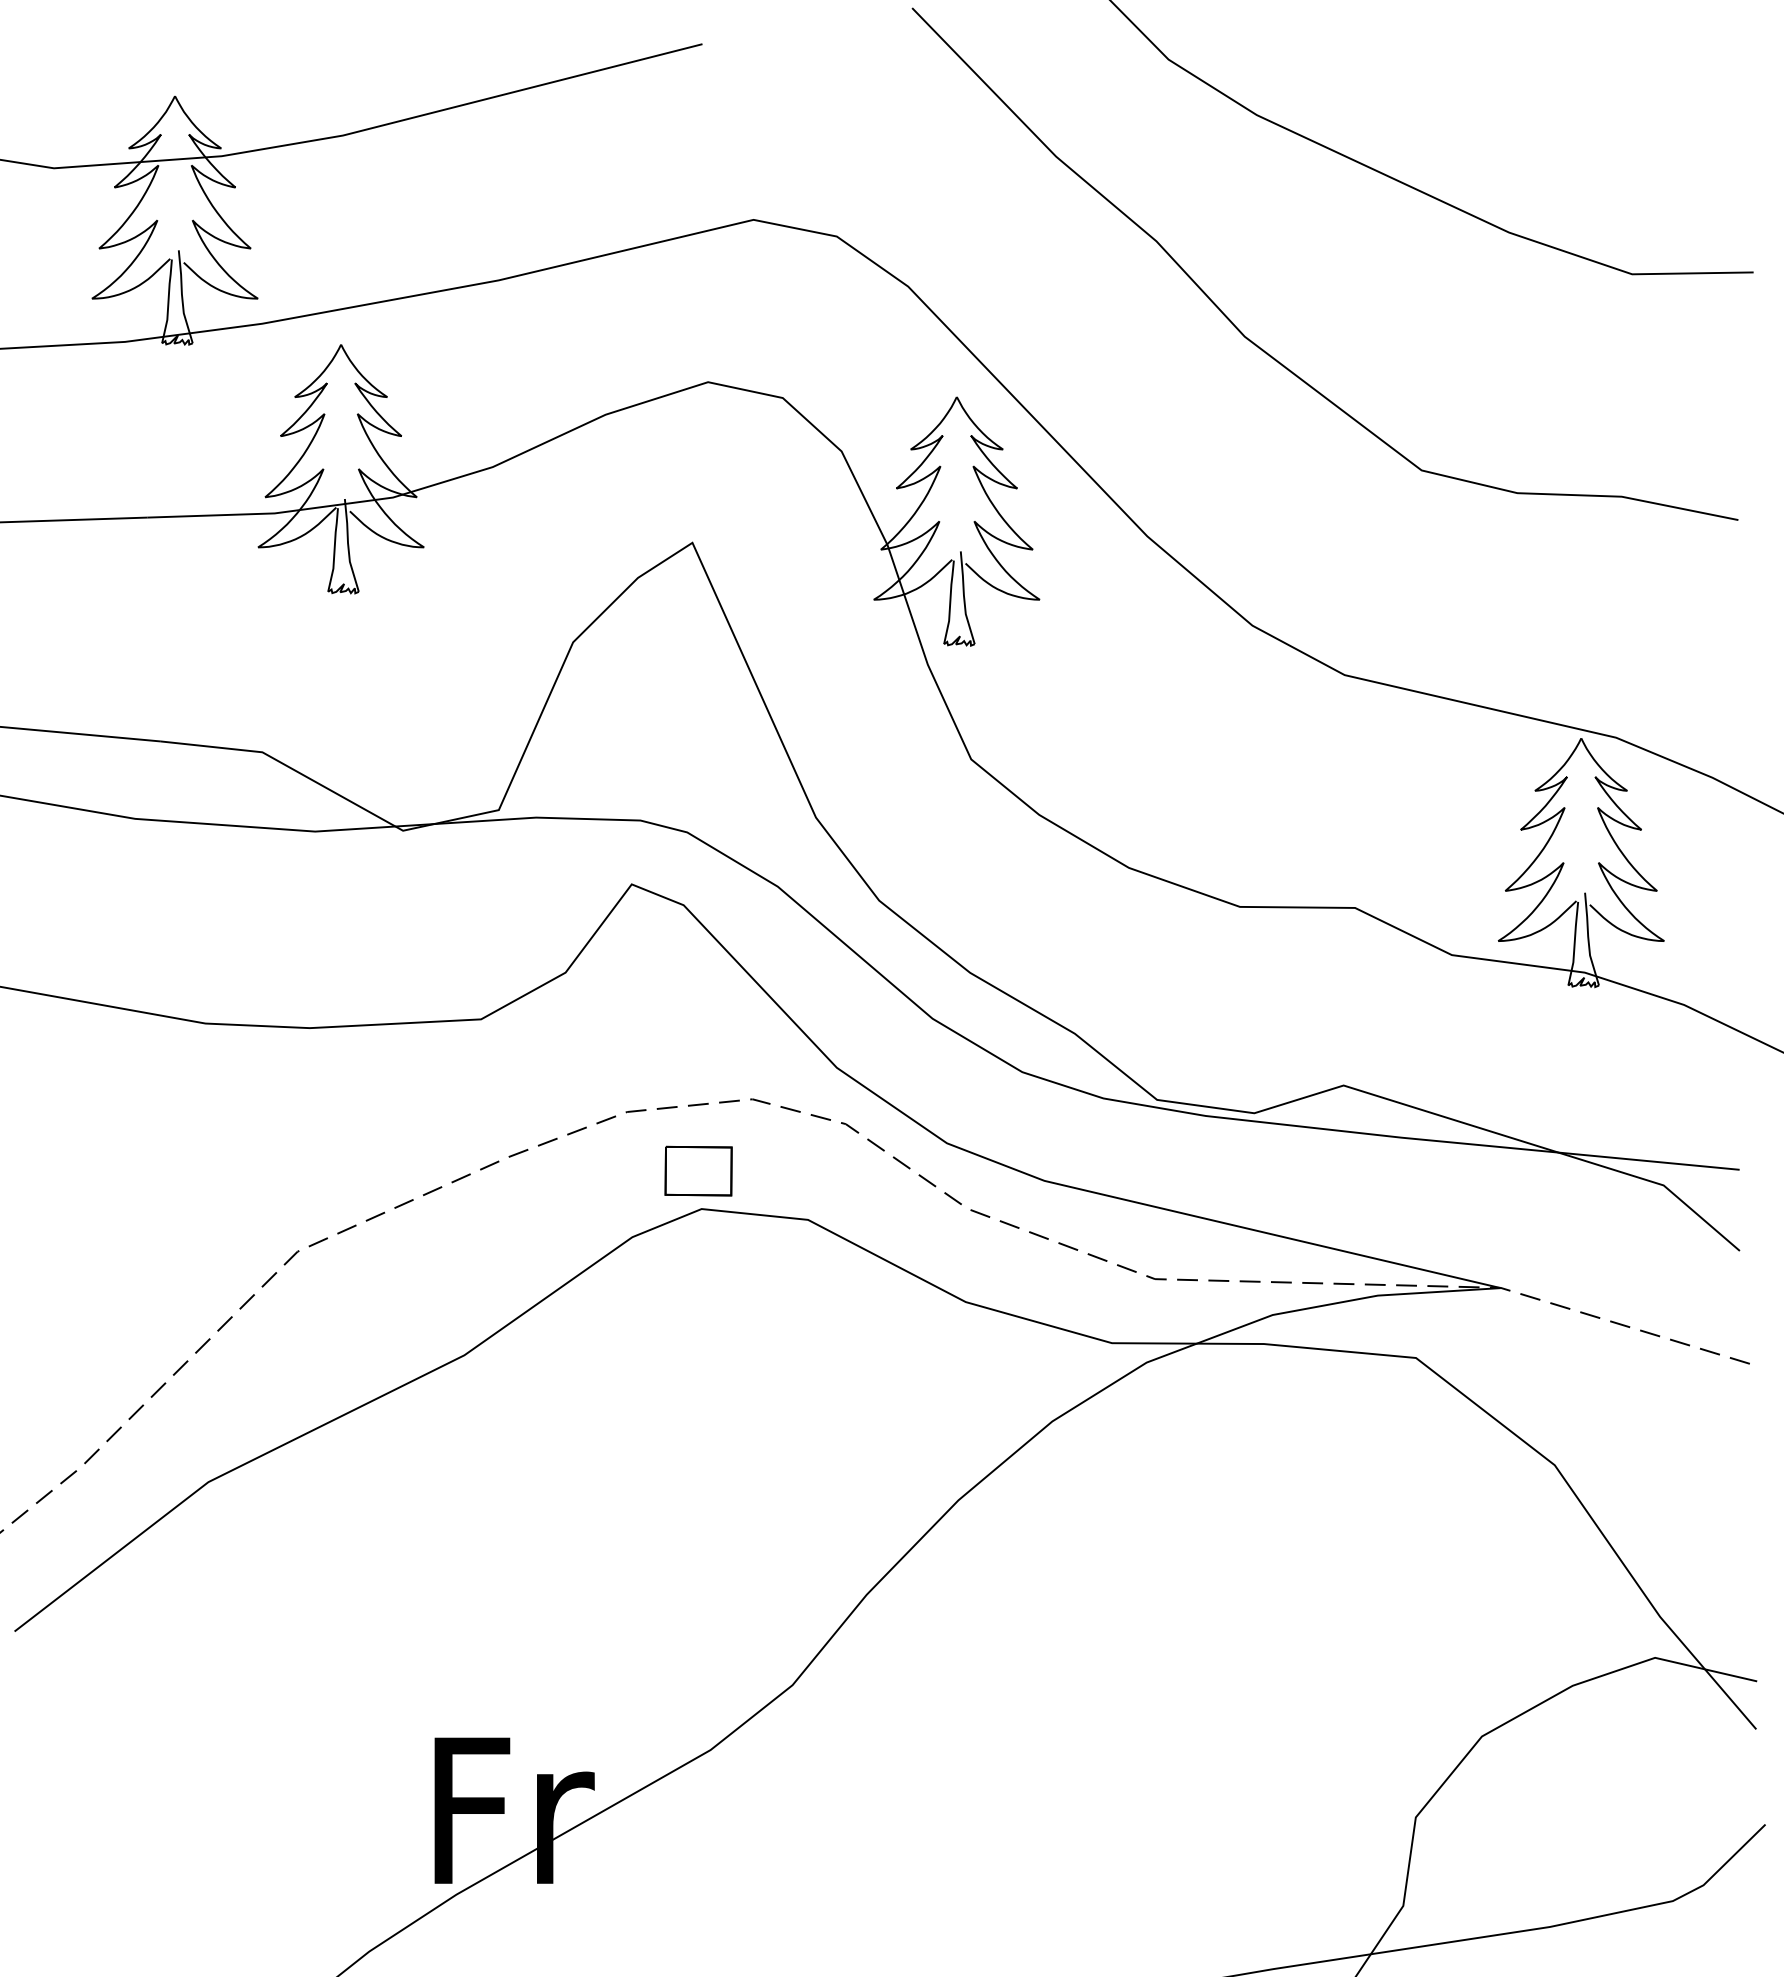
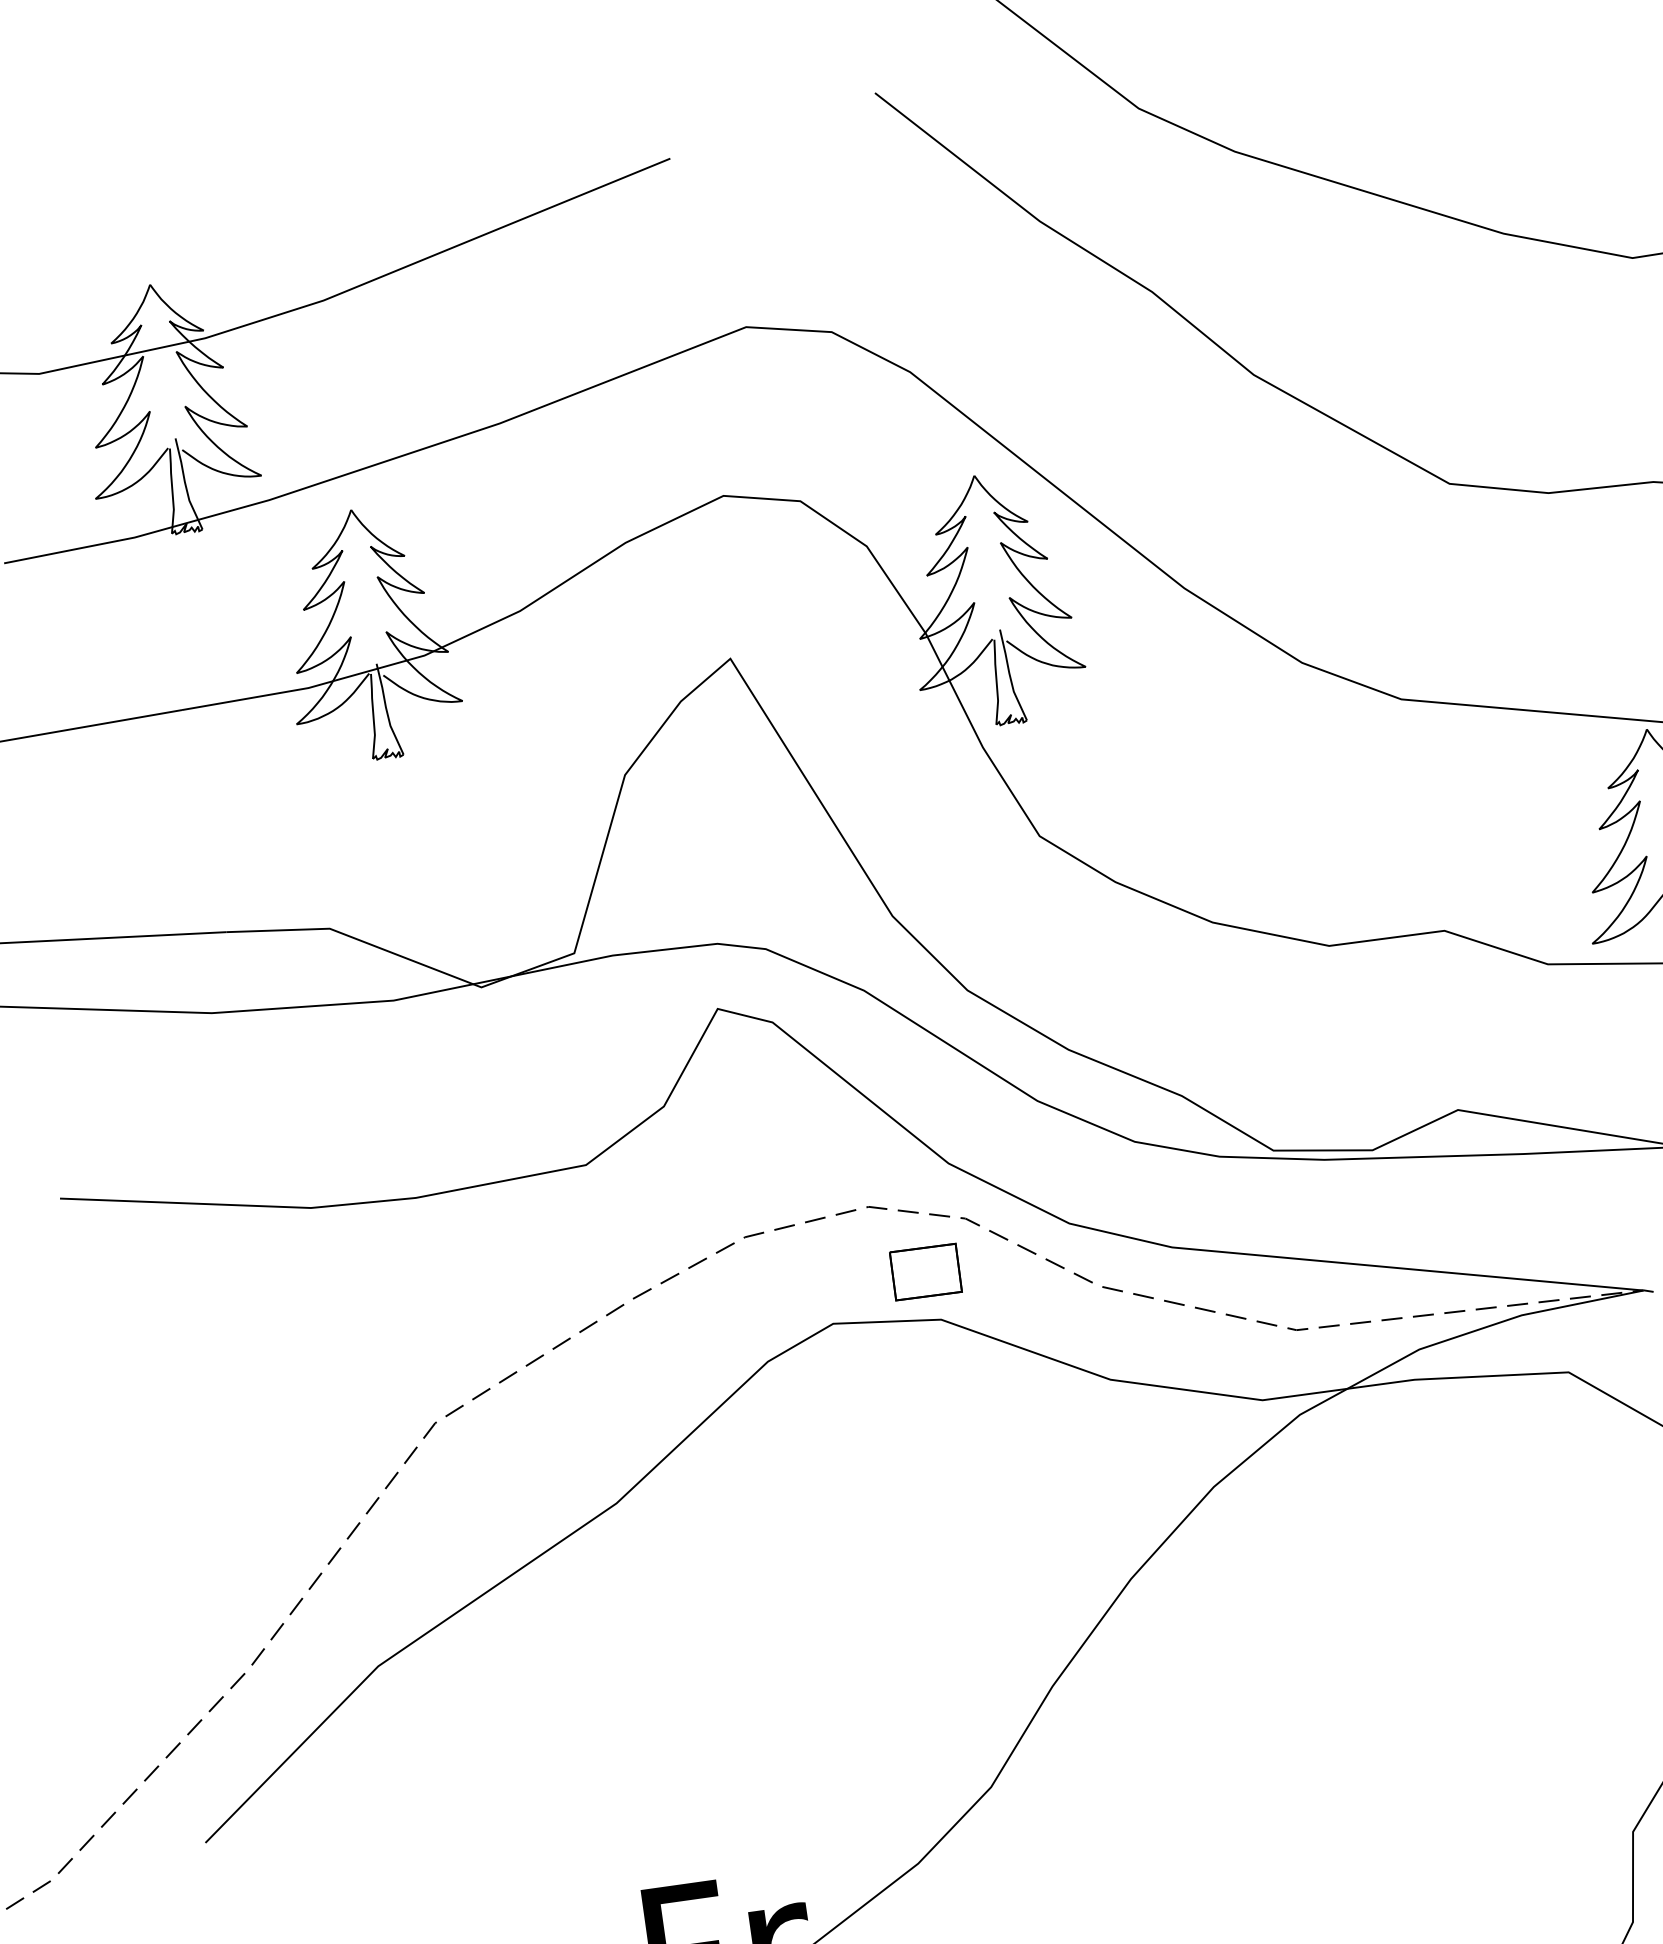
part: (698, 1170) -> (925, 1271), moved

